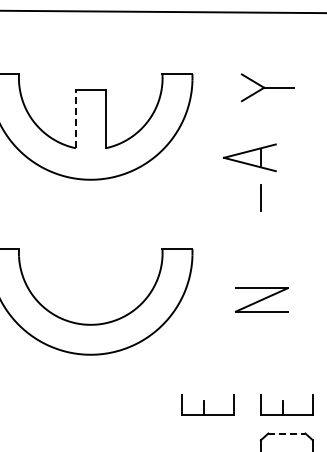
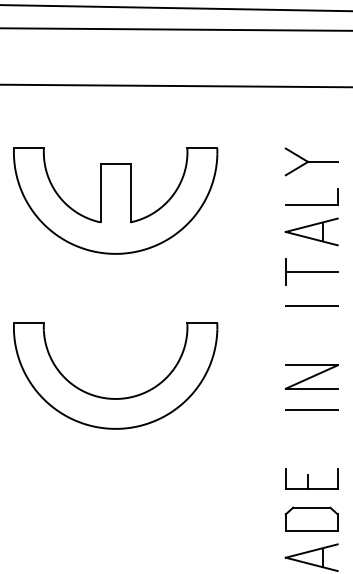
part: (267, 87) -> (311, 161), moved
line: (75, 118) -> (100, 192), dashed -> solid
part: (286, 130) -> (311, 204), added
part: (249, 157) -> (311, 231), moved
line: (286, 198) -> (311, 272), added
line: (286, 232) -> (311, 306), added
part: (261, 299) -> (311, 376), moved
line: (286, 335) -> (311, 409), added
part: (207, 404) -> (232, 478), removed
line: (286, 433) -> (311, 507), dashed -> solid

